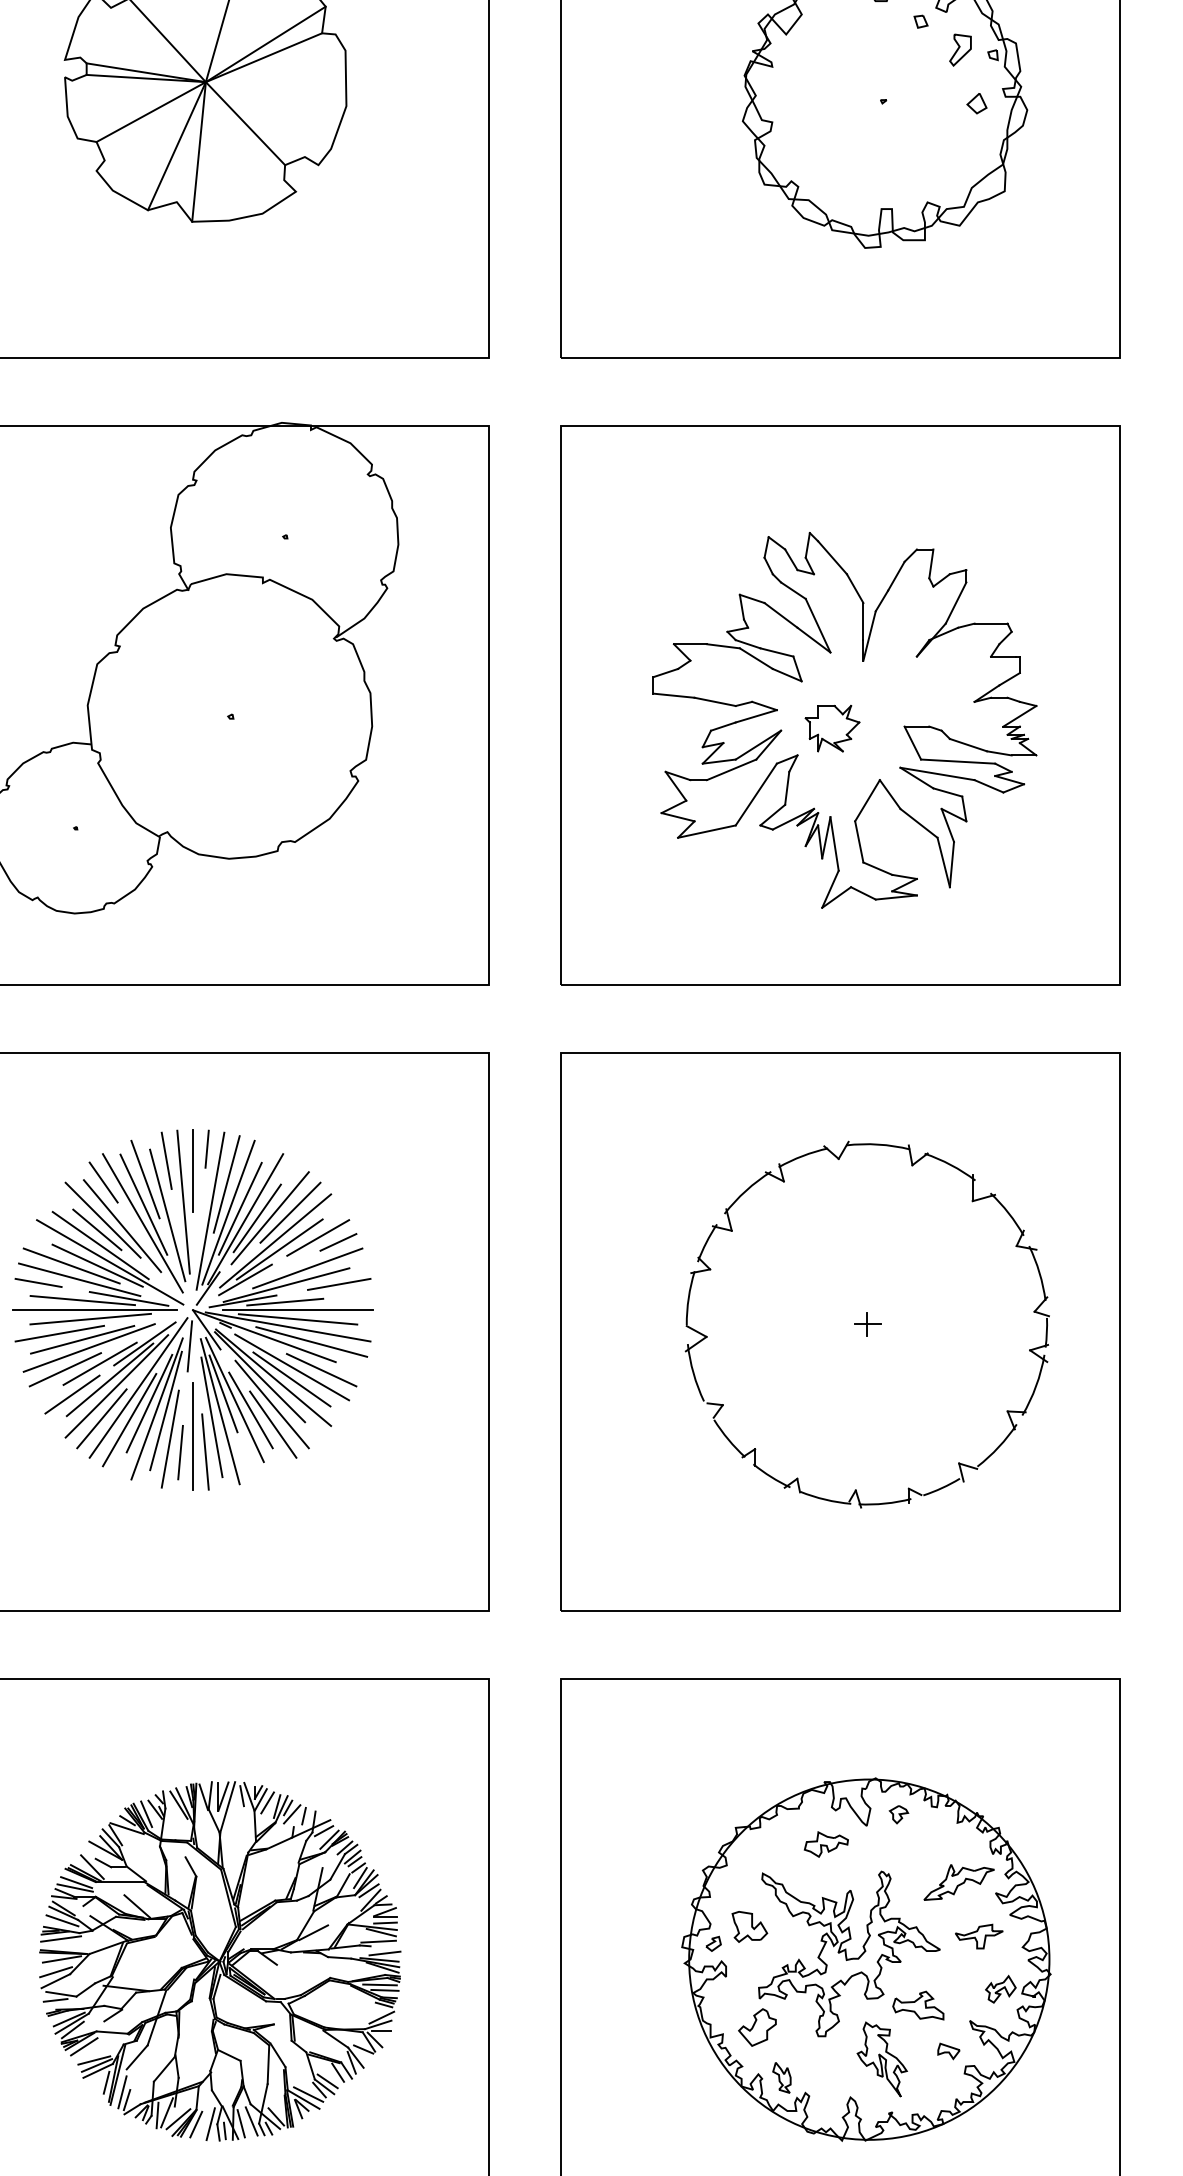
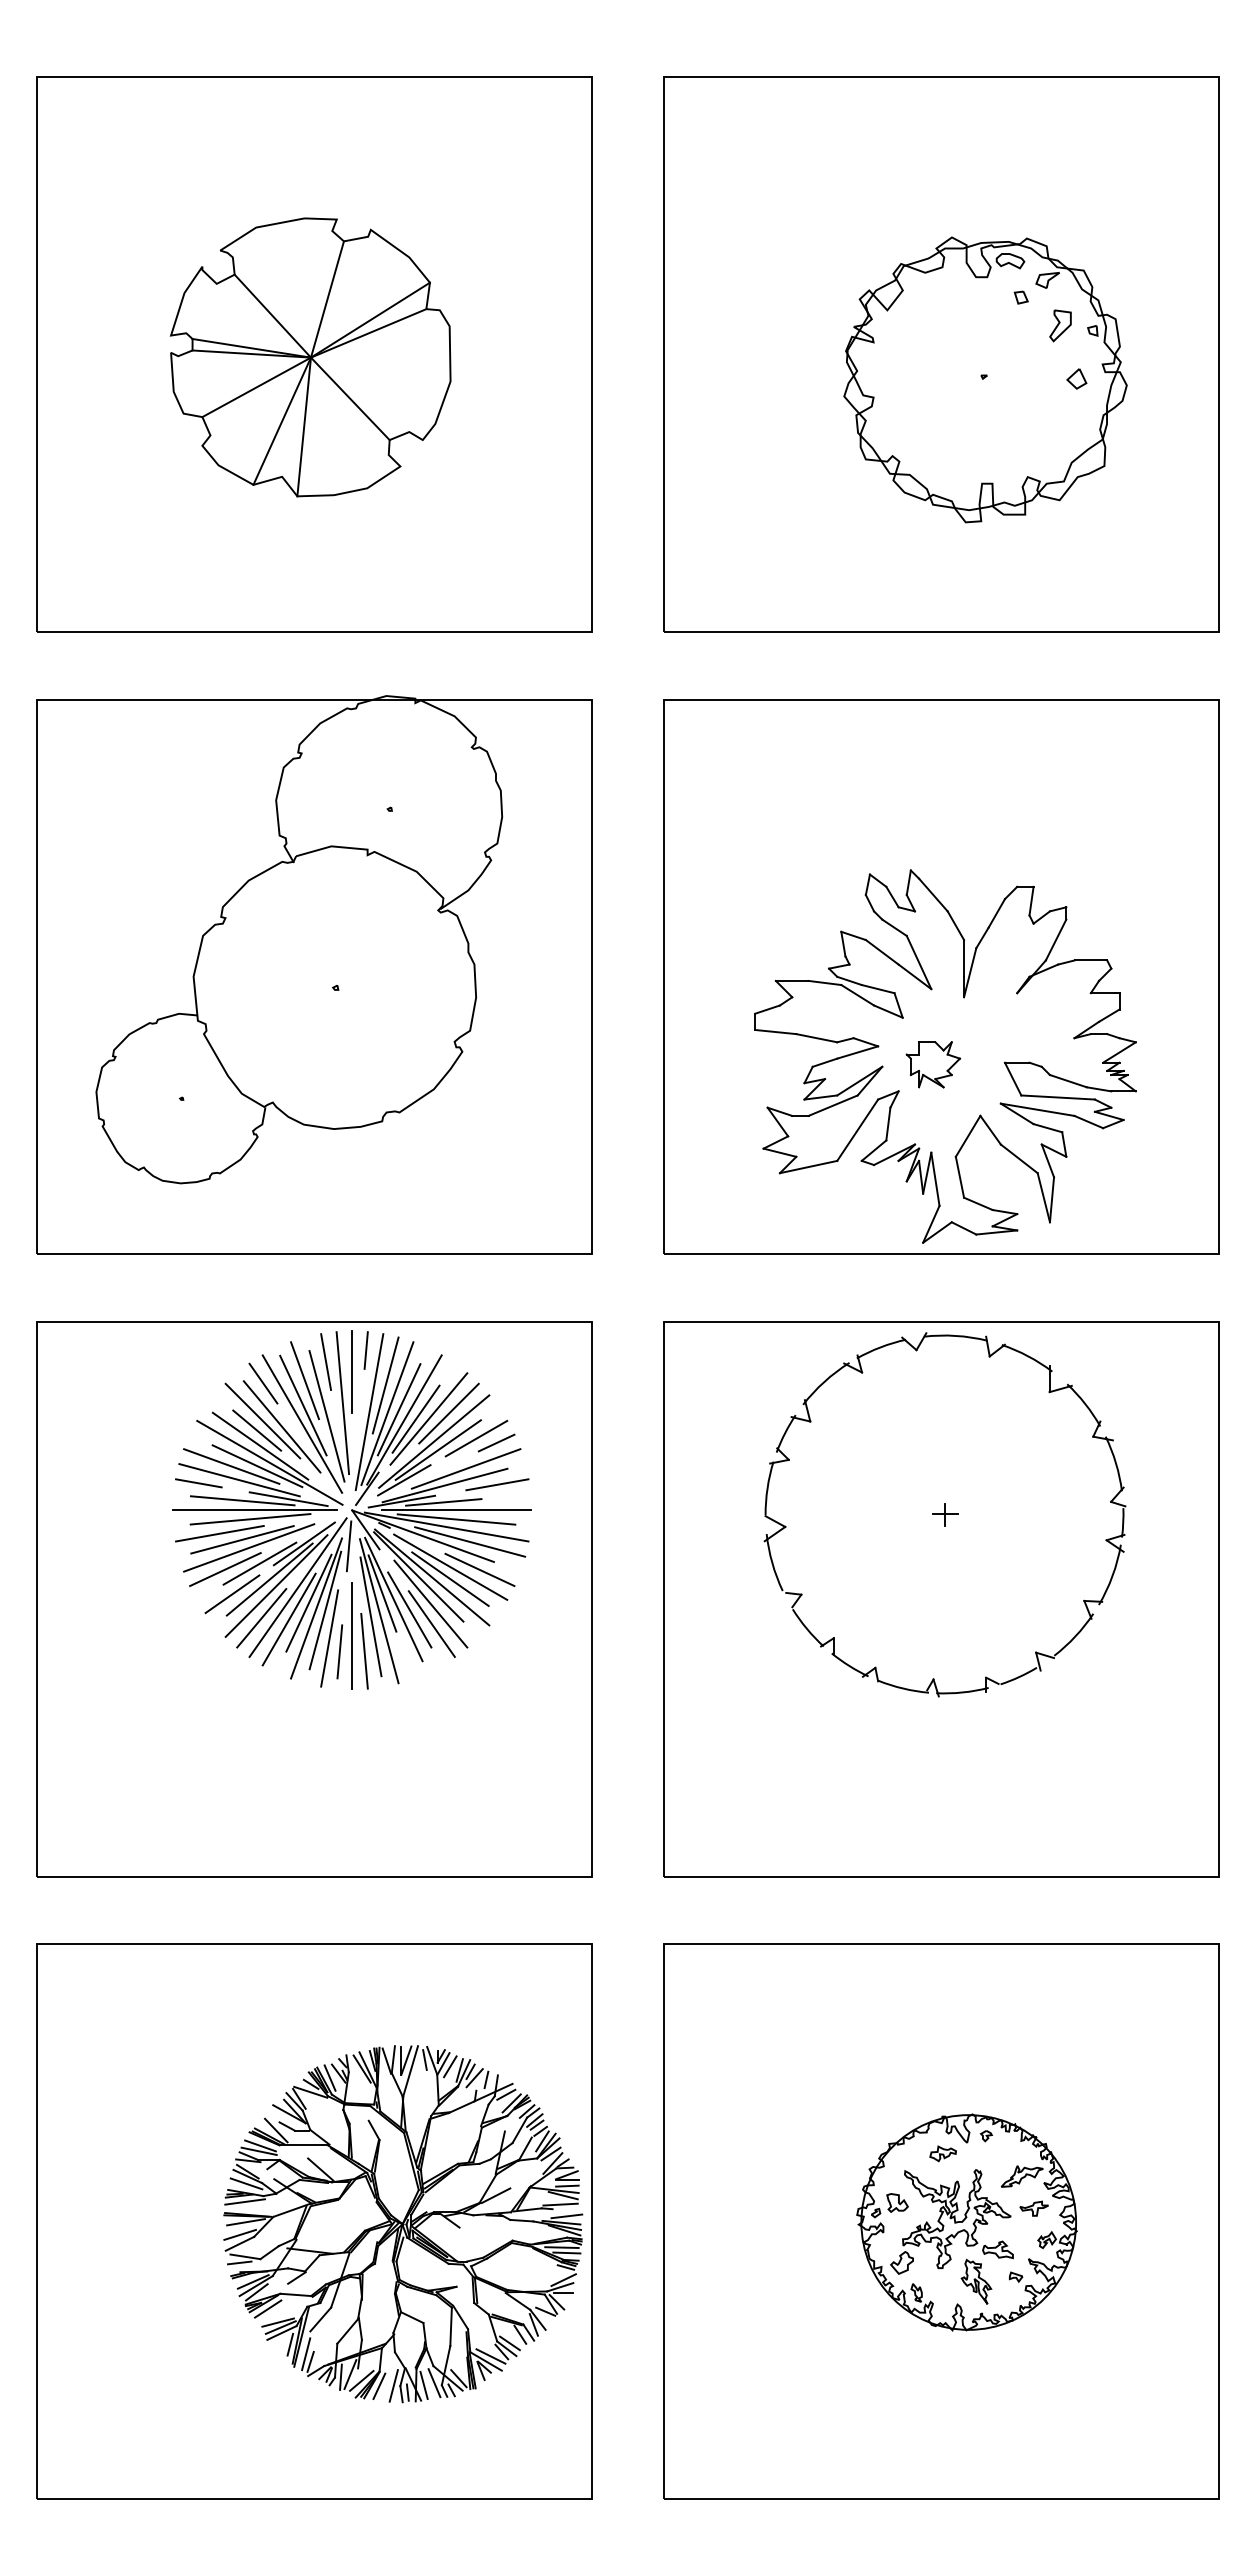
part: (844, 720) -> (945, 1056), moved
part: (192, 1309) -> (351, 1509), moved
part: (866, 1324) -> (944, 1514), moved
part: (865, 1959) -> (966, 2222), size x0.6
part: (220, 1961) -> (403, 2224), moved

